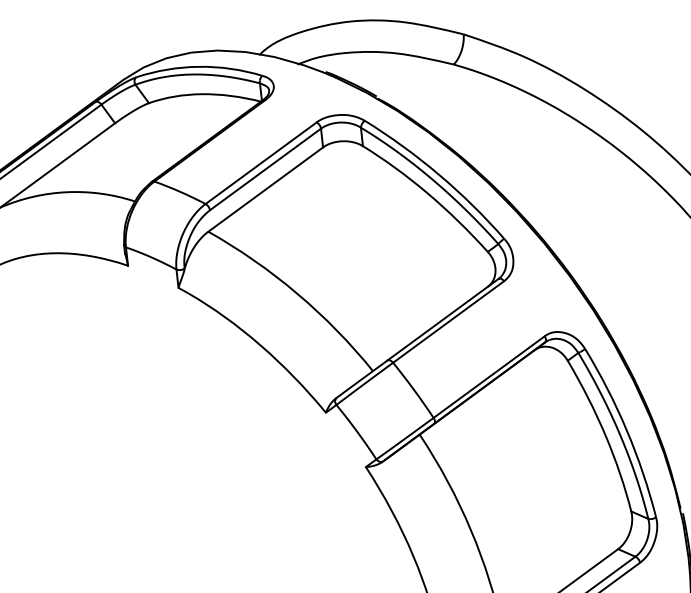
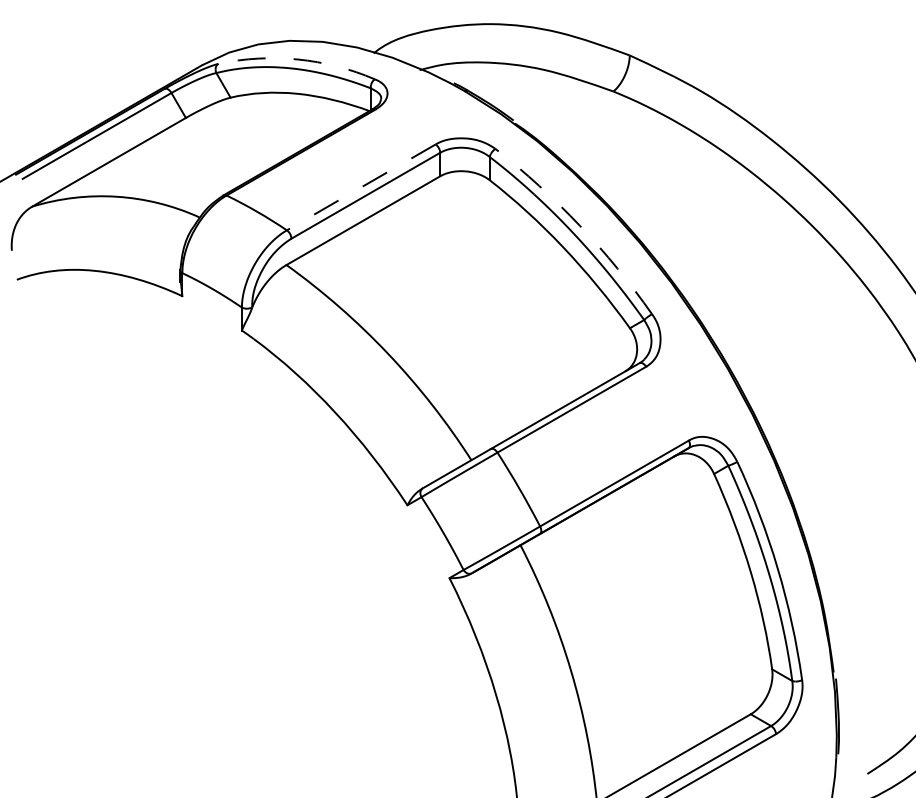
arc: (198, 66) -> (297, 59), solid -> dashed
line: (261, 163) -> (361, 187), solid -> dashed
arc: (438, 174) -> (579, 225), solid -> dashed

